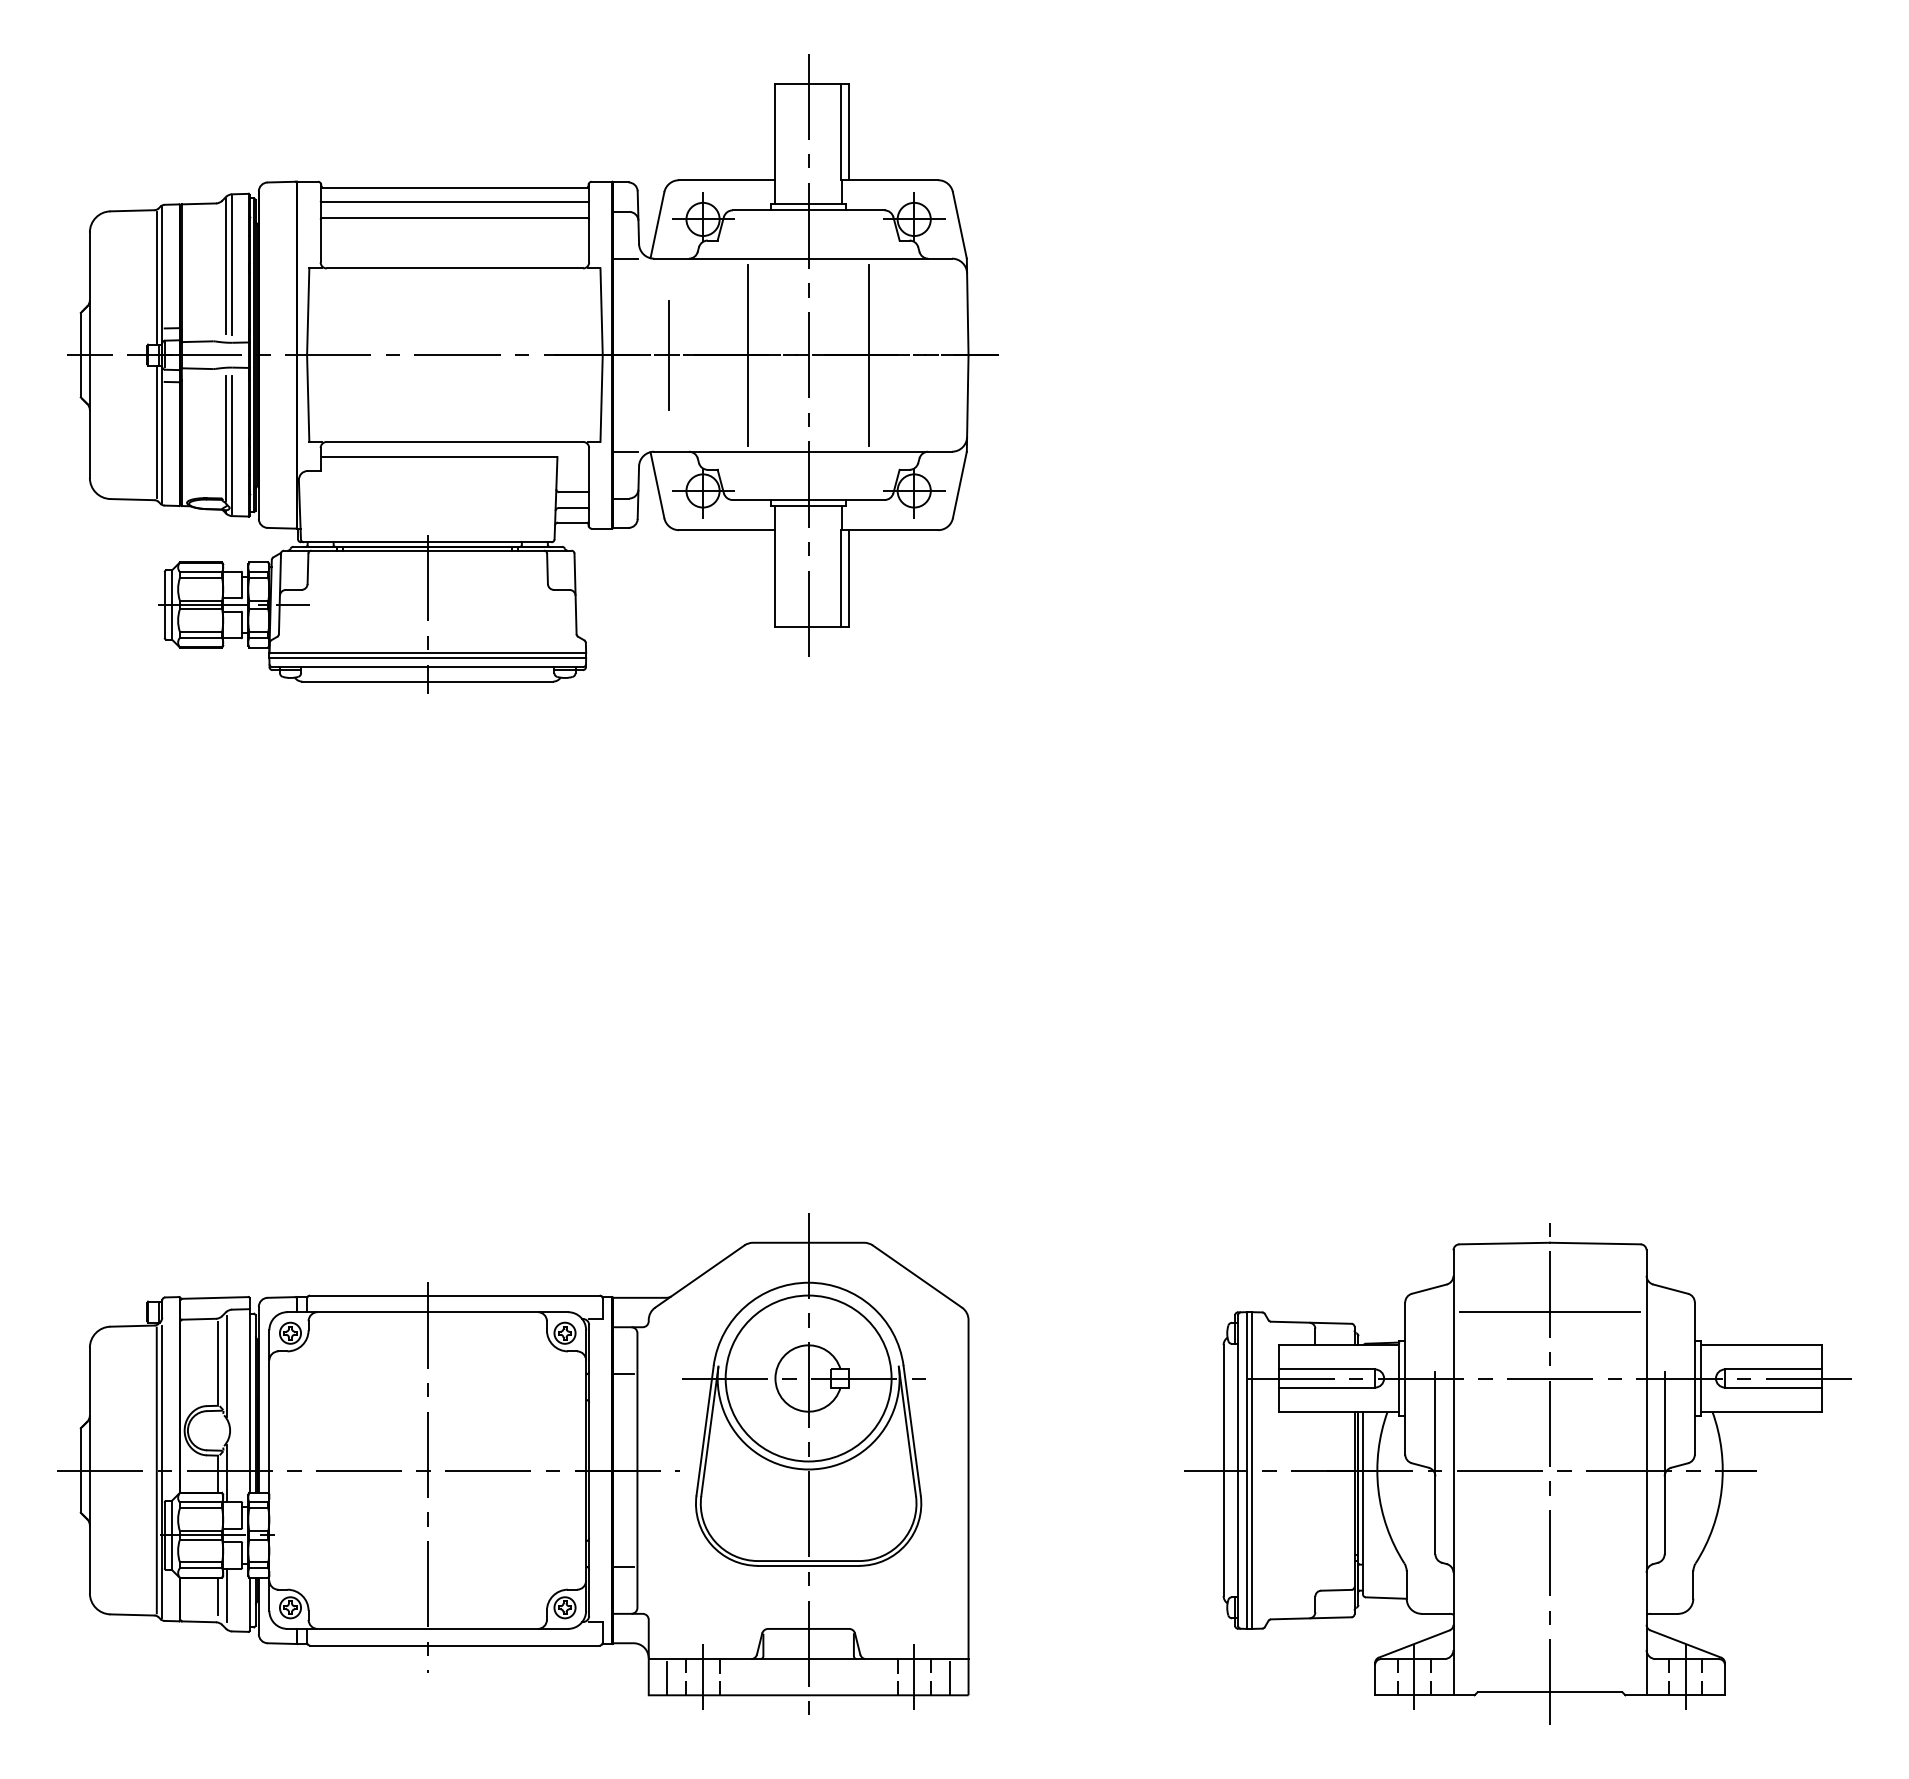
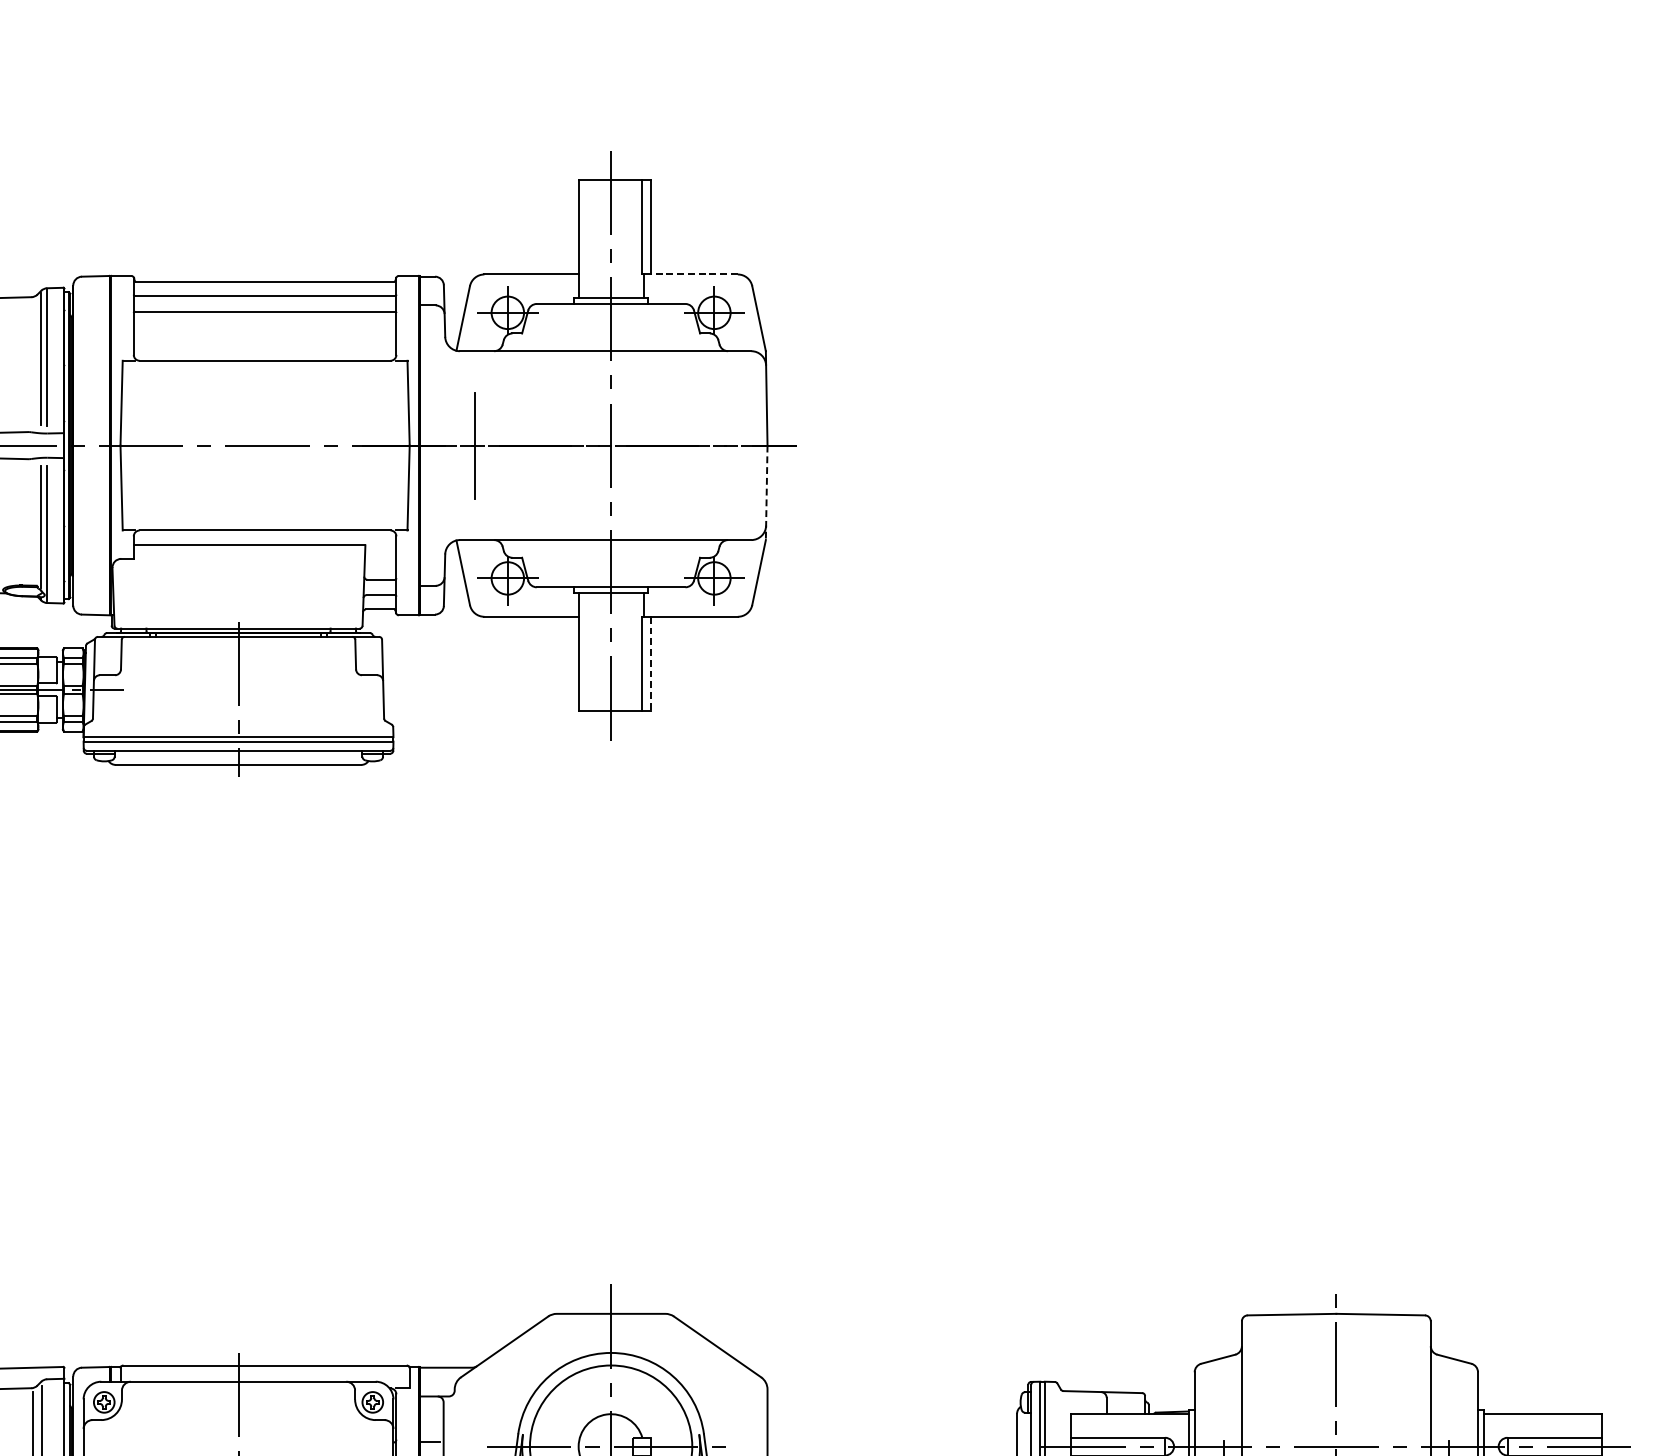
line: (893, 180) -> (694, 274), solid -> dashed
line: (625, 258) -> (431, 351), removed
line: (748, 354) -> (552, 444), removed
line: (868, 354) -> (669, 444), removed
line: (967, 403) -> (766, 492), solid -> dashed
line: (625, 451) -> (431, 539), removed
line: (849, 578) -> (651, 664), solid -> dashed
line: (1550, 1312) -> (1336, 1382), removed

